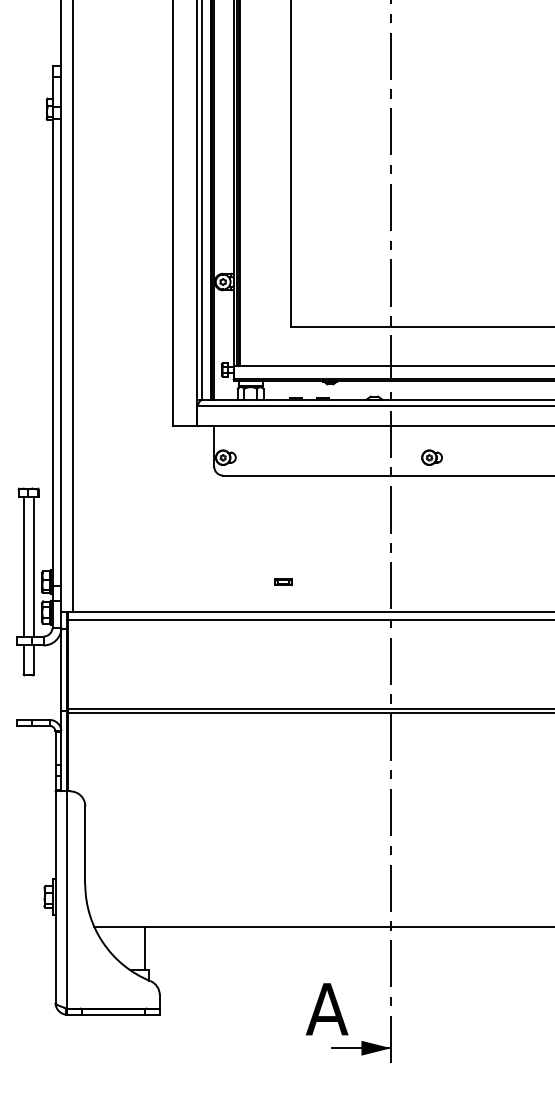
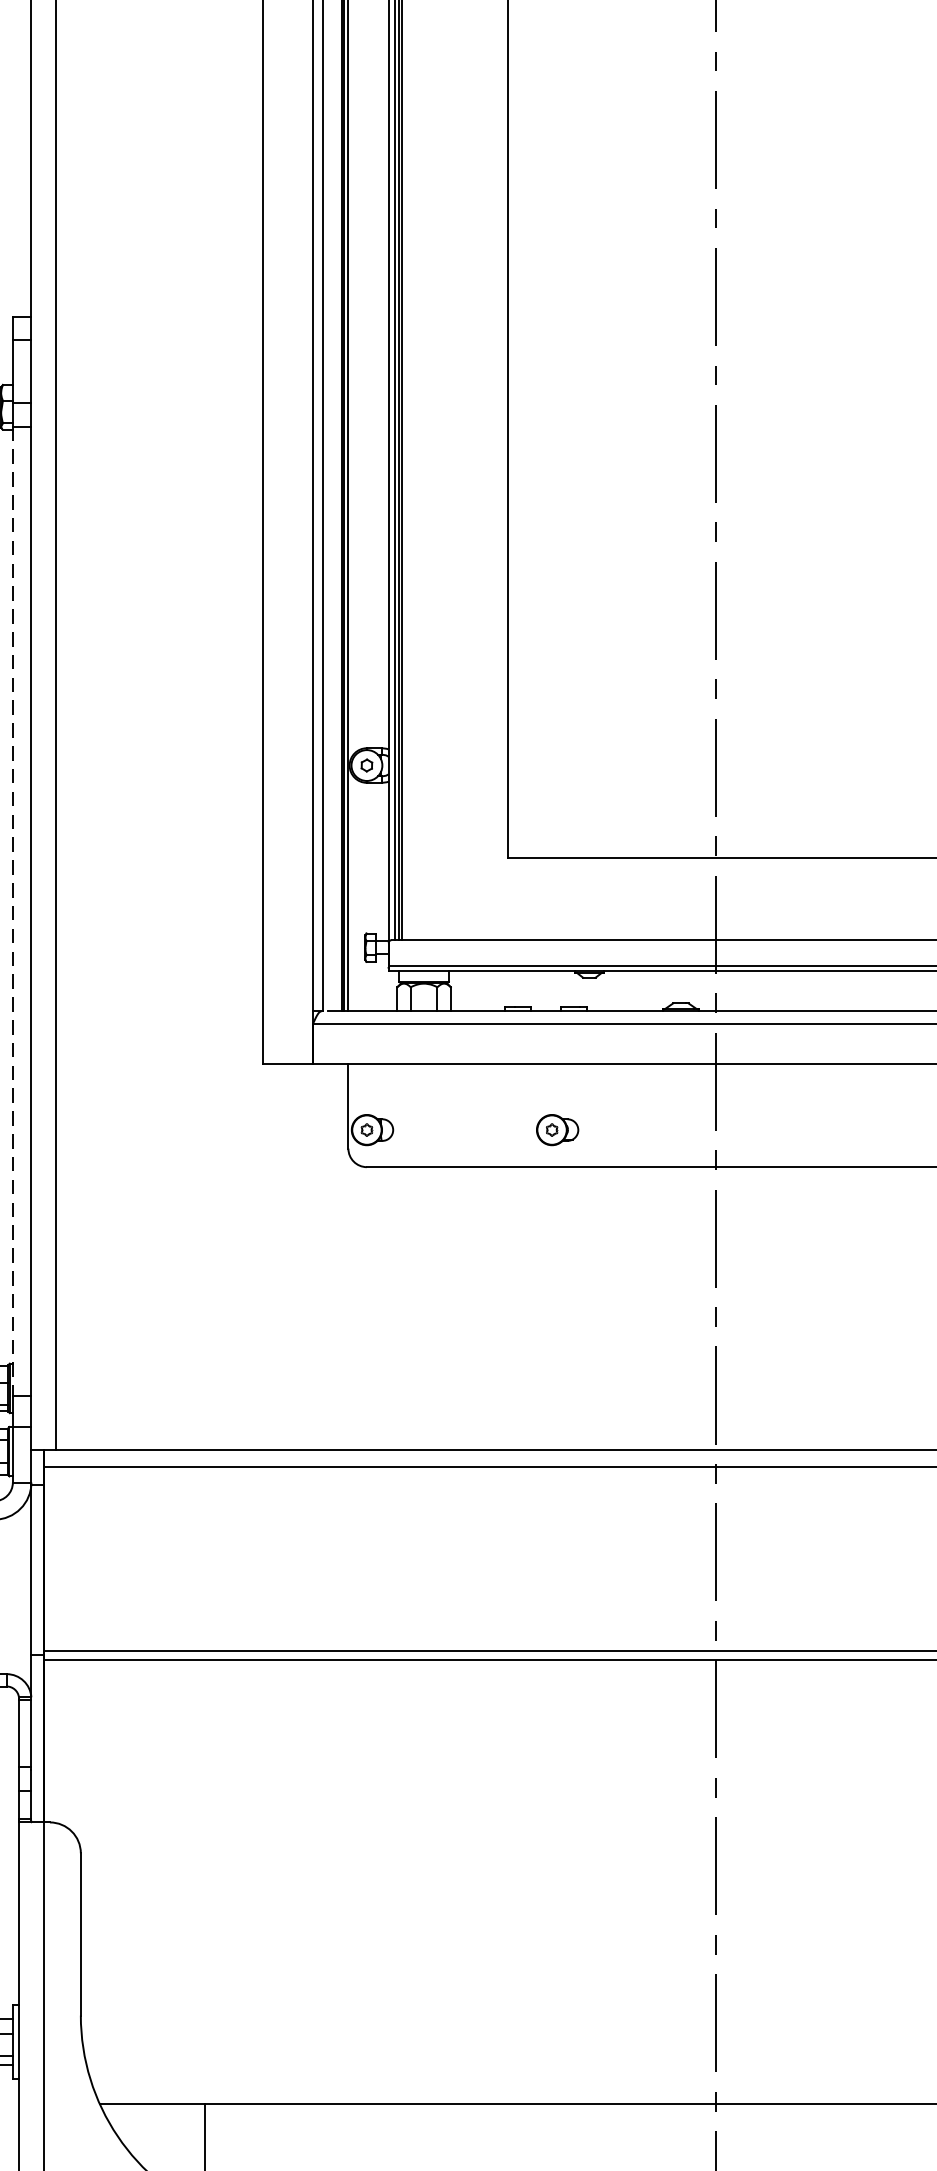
line: (52, 352) -> (12, 911), solid -> dashed
part: (431, 457) -> (556, 1129), moved
part: (283, 581) -> (492, 1386), removed

